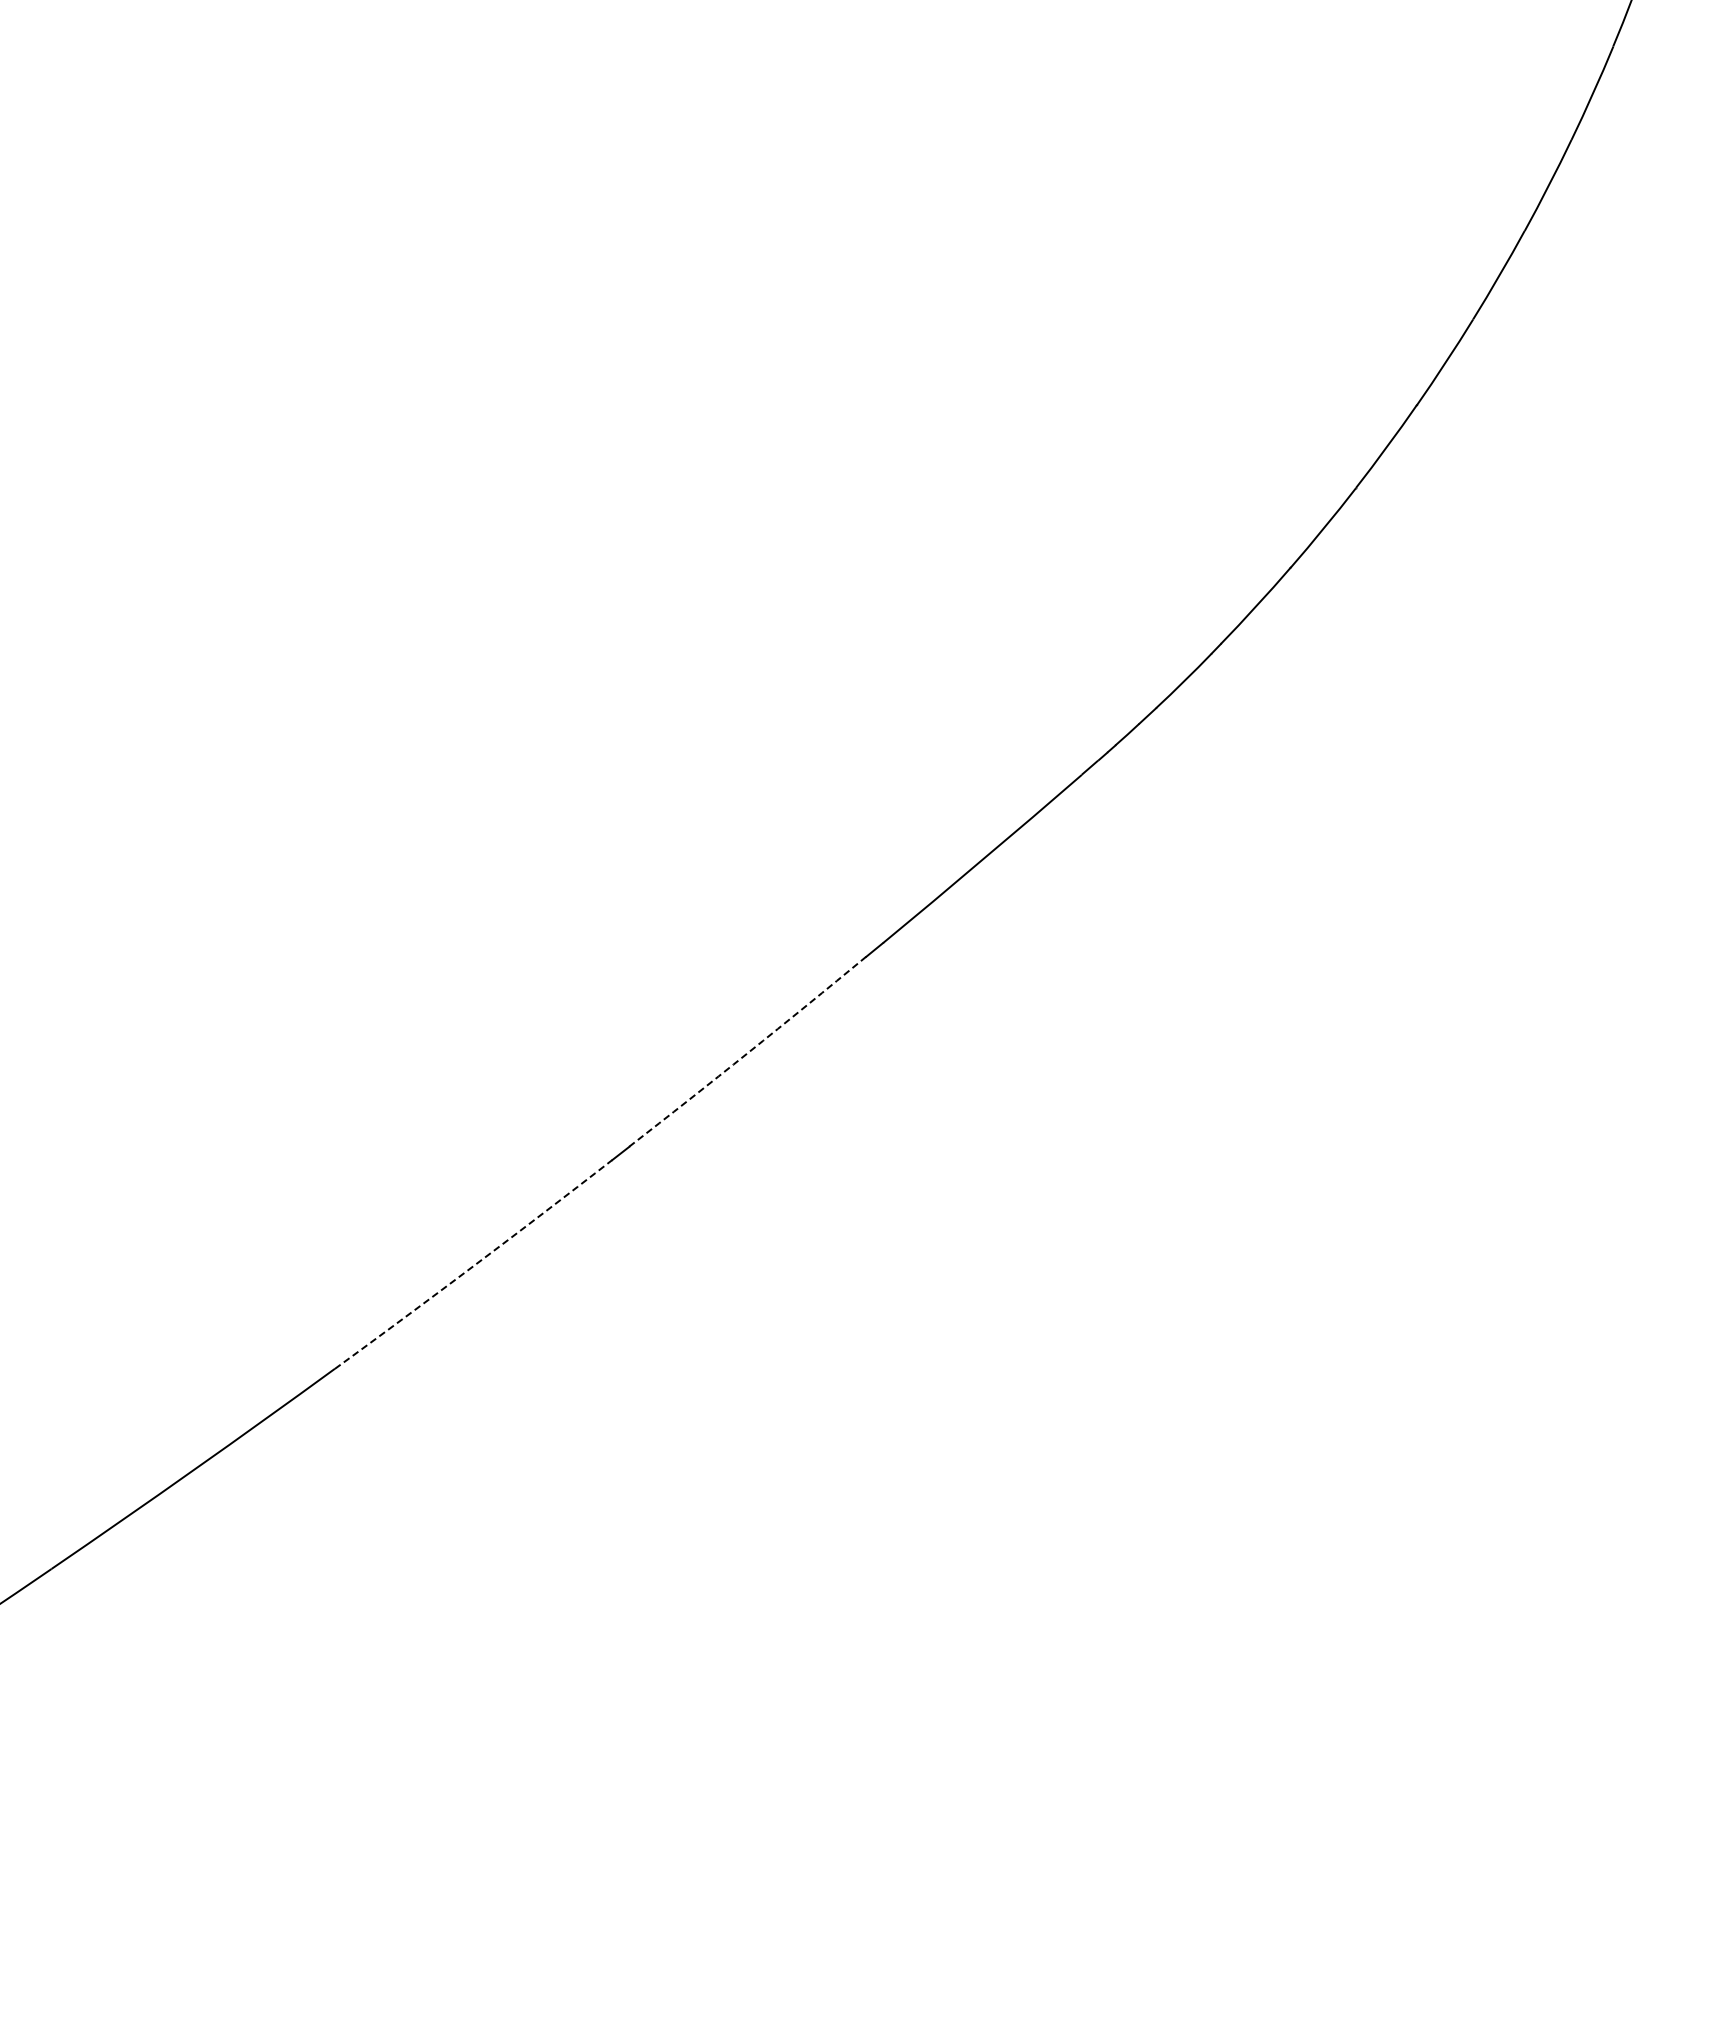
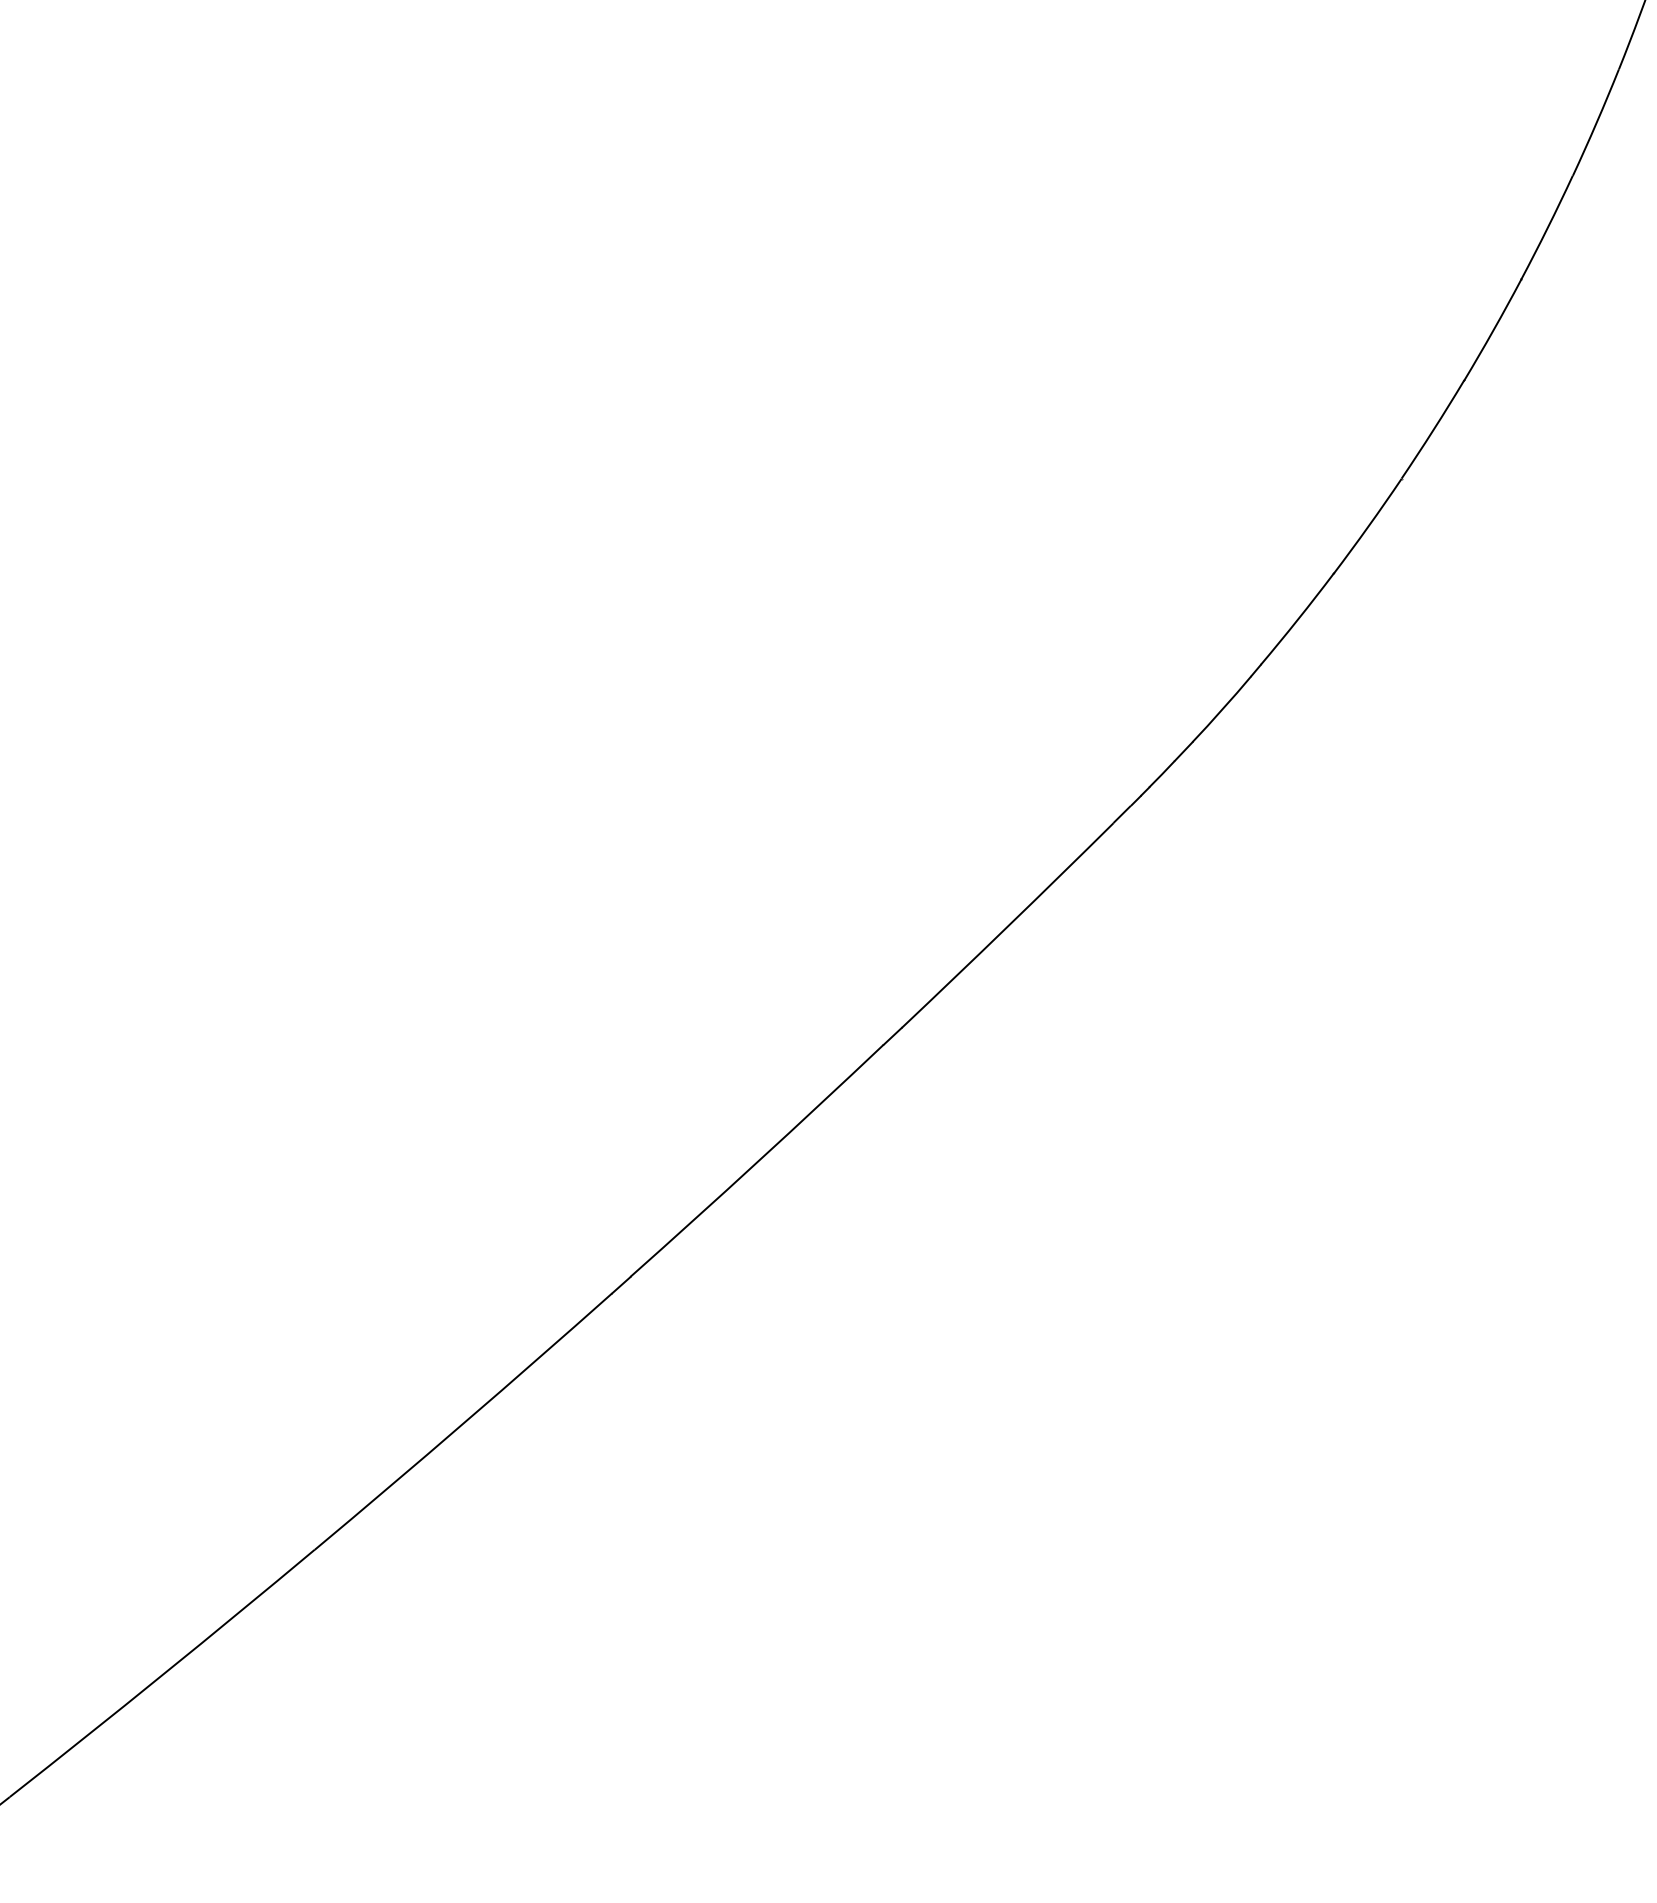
arc: (748, 1052) -> (758, 1161), dashed -> solid
arc: (474, 1265) -> (464, 1422), dashed -> solid

